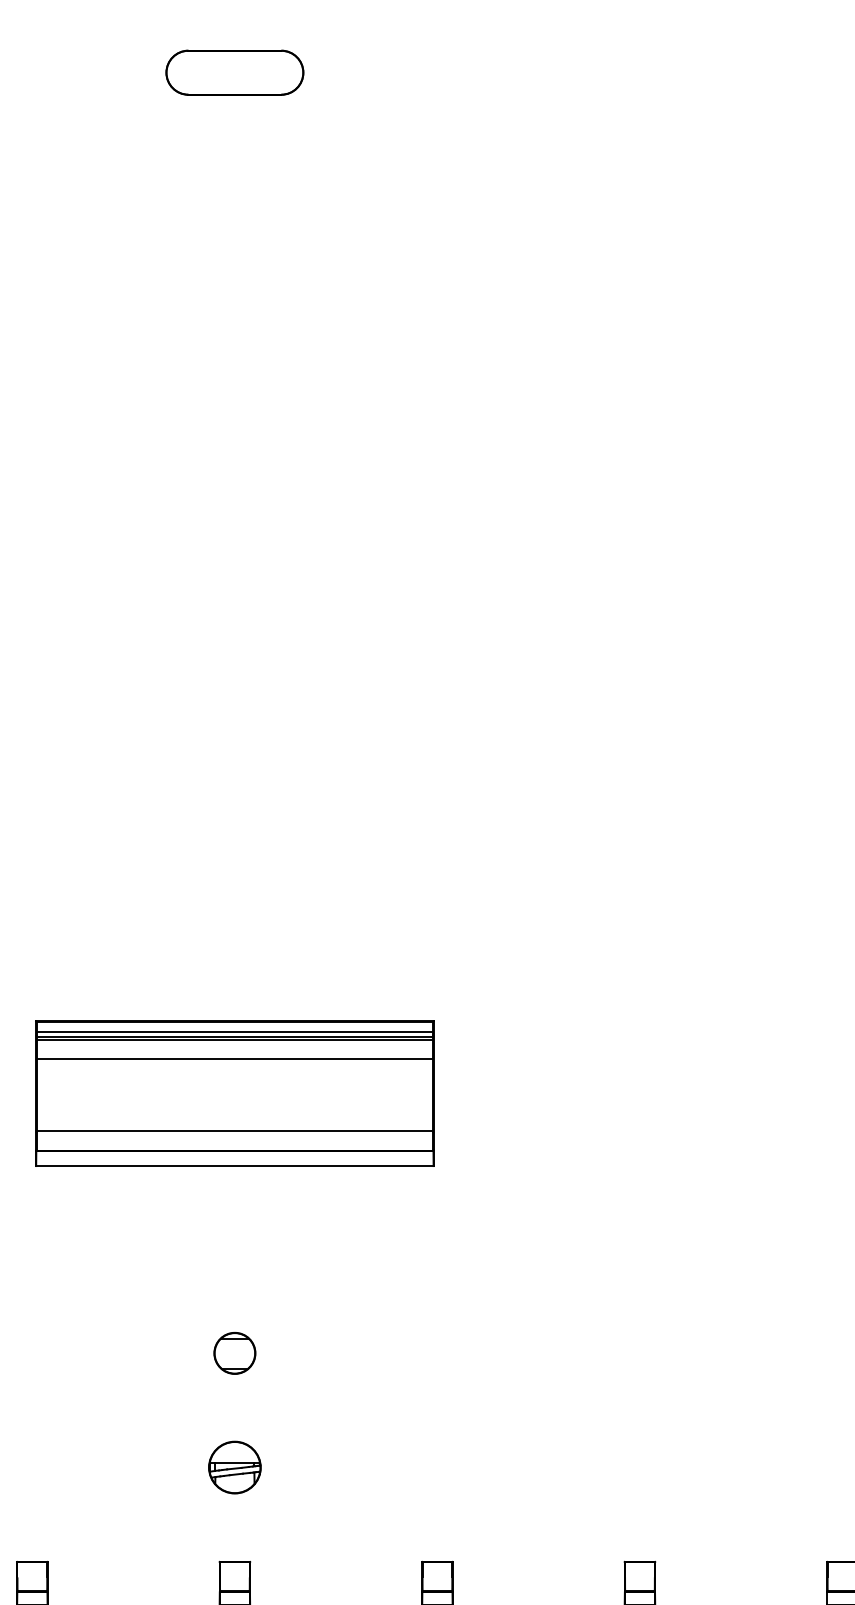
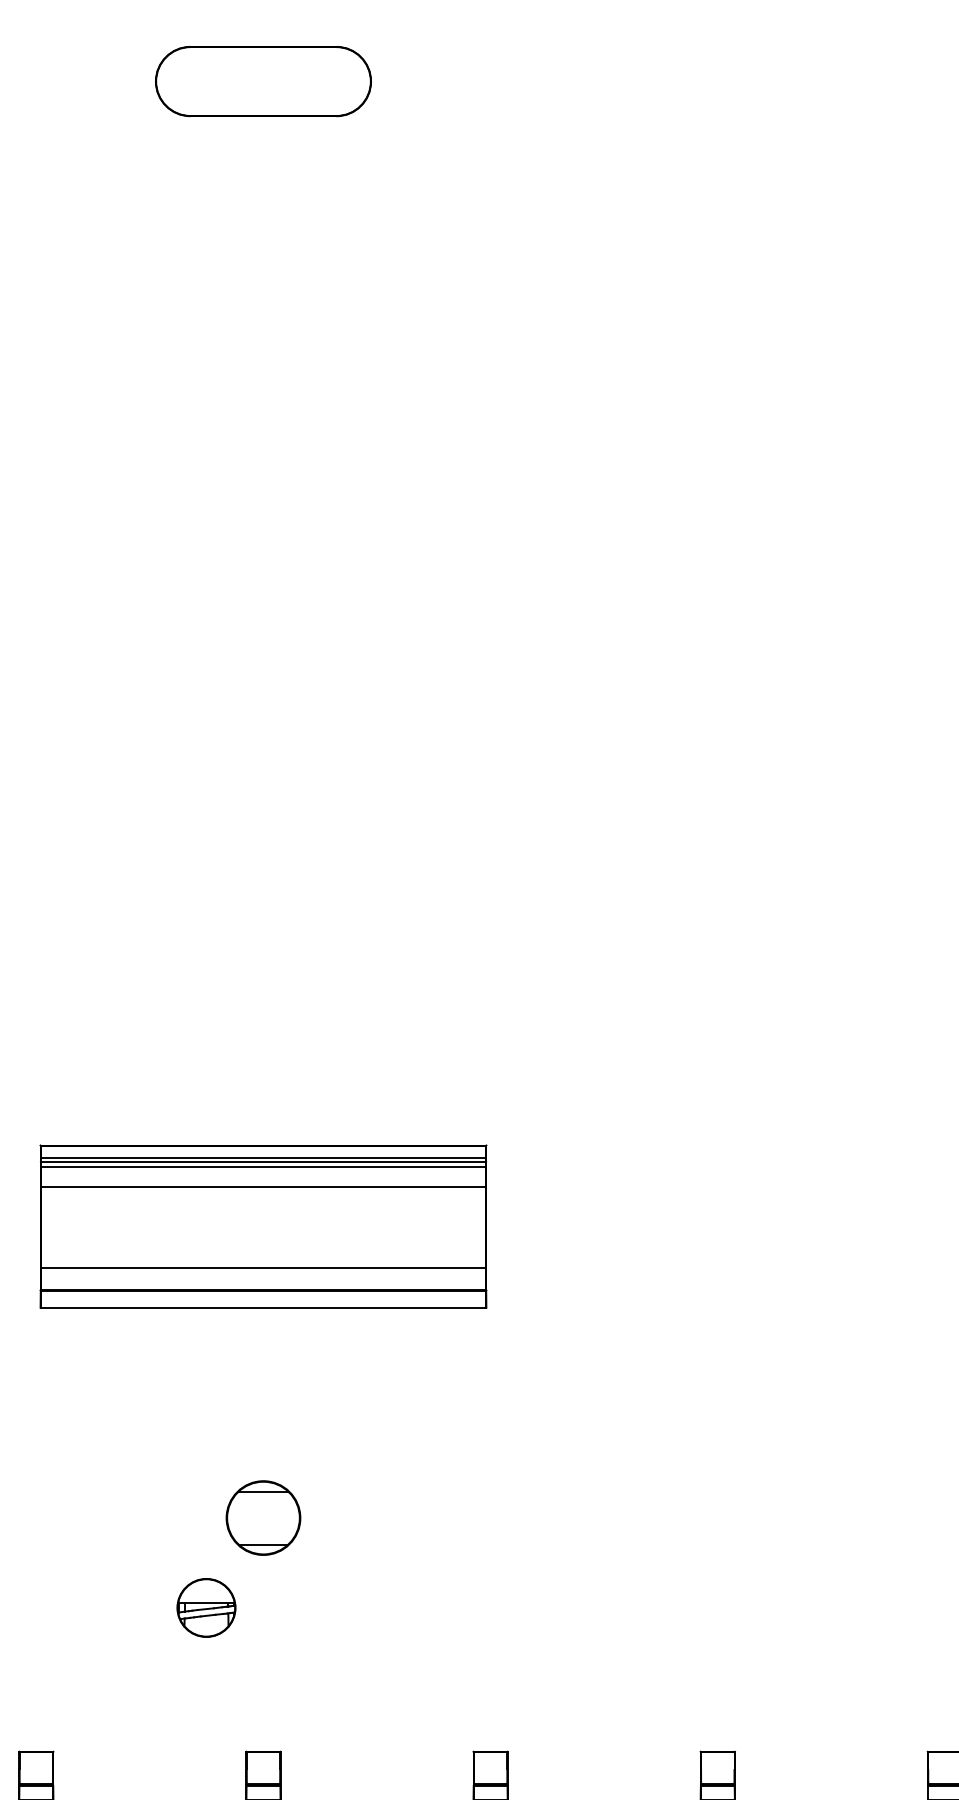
part: (234, 72) -> (263, 81), size x1.4
part: (234, 1353) -> (263, 1517), size x1.6
part: (234, 1467) -> (206, 1607), moved

